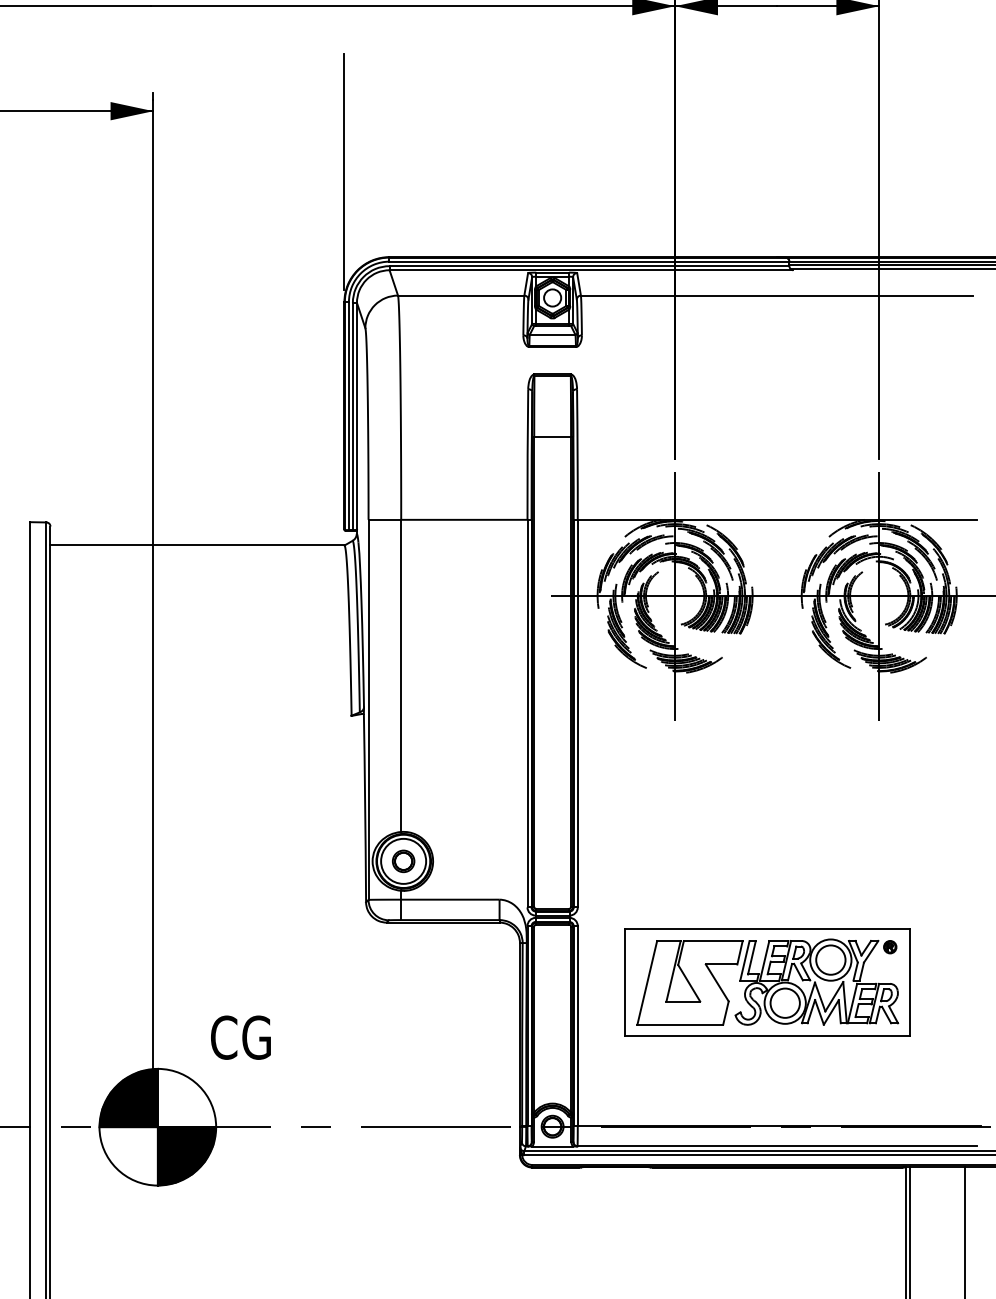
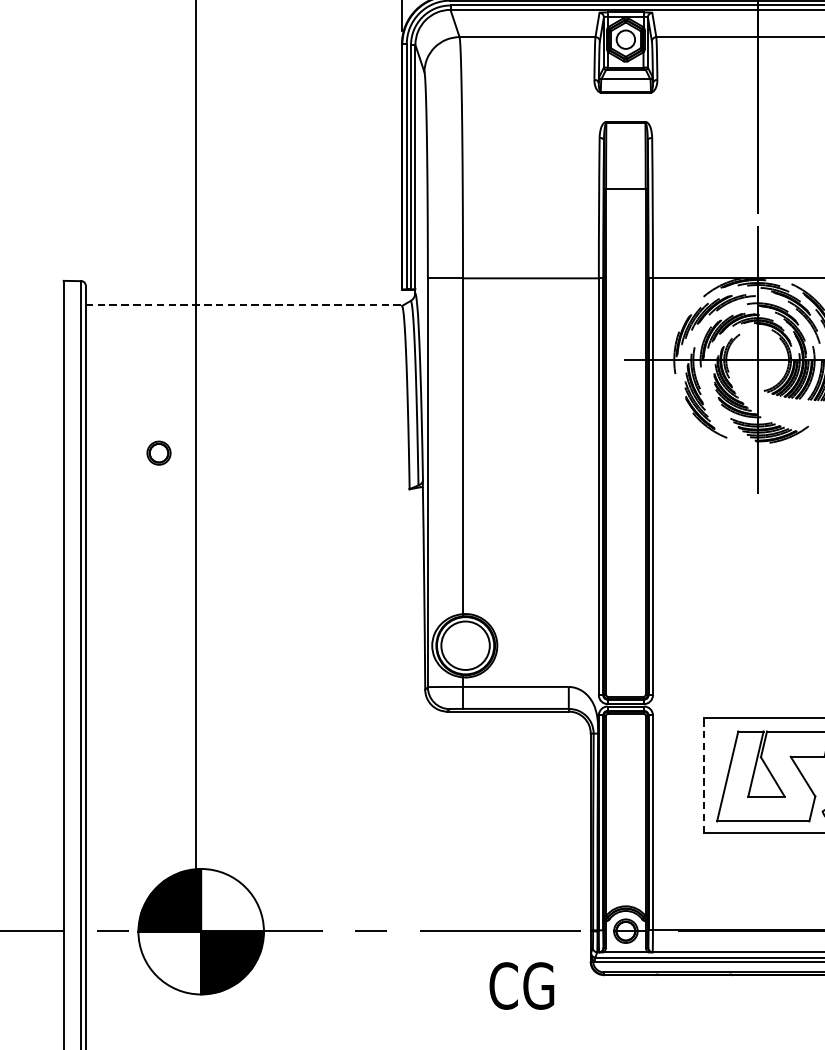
line: (198, 544) -> (244, 304), solid -> dashed
part: (403, 861) -> (158, 453), moved
line: (625, 981) -> (704, 774), solid -> dashed
text: (240, 1037) -> (521, 985), moved

